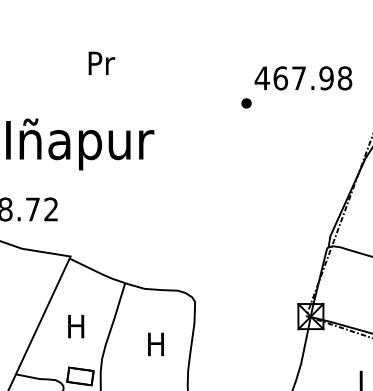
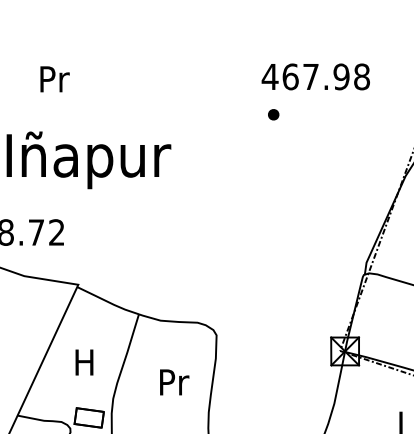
text: (101, 63) -> (54, 79), moved
text: (303, 77) -> (315, 76), moved
text: (157, 344) -> (174, 382), H -> Pr

